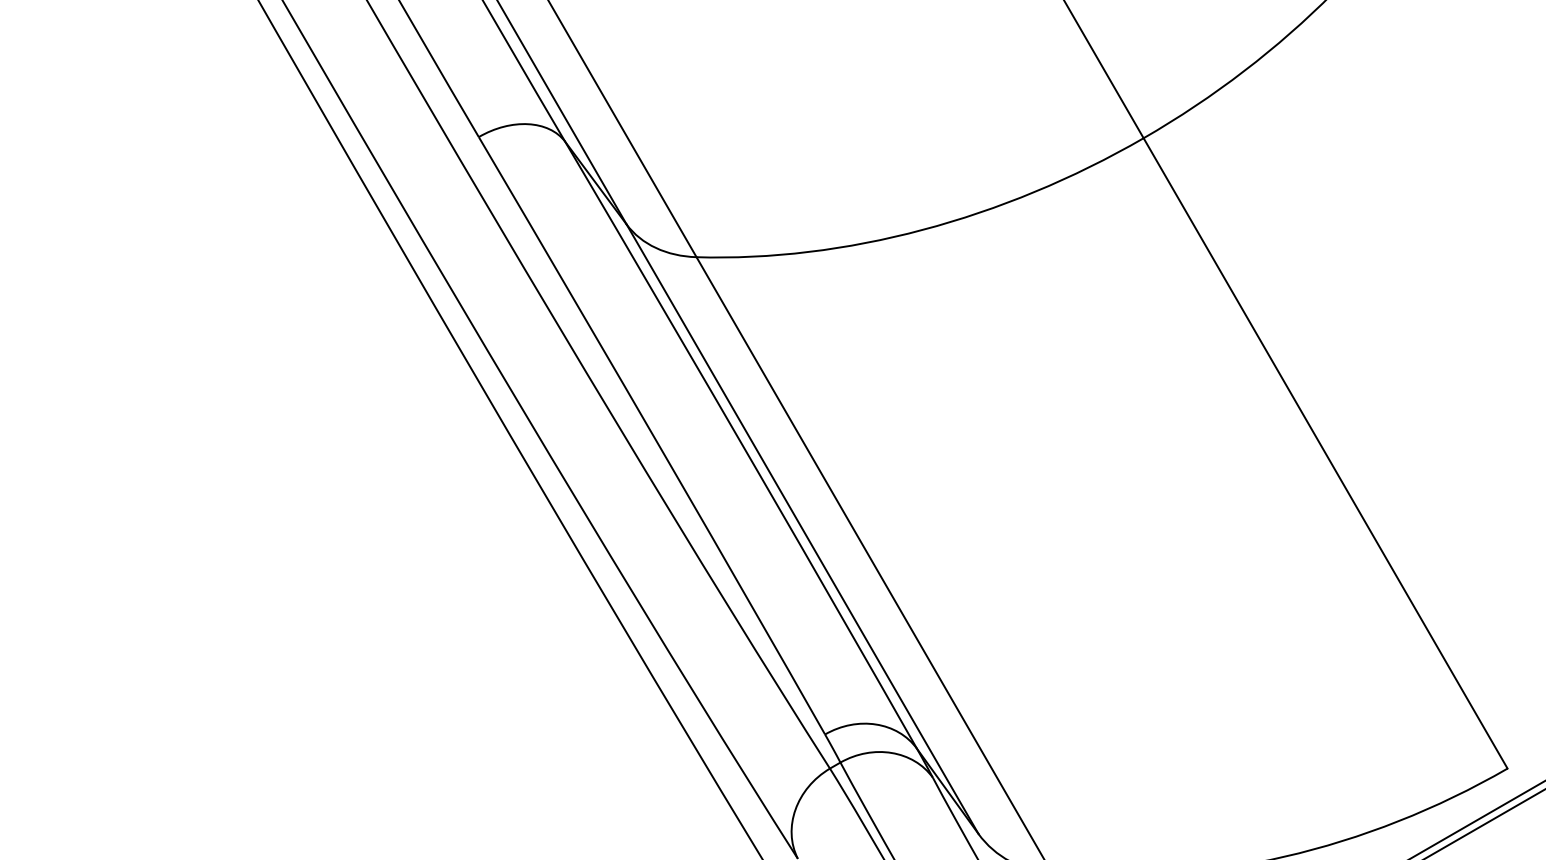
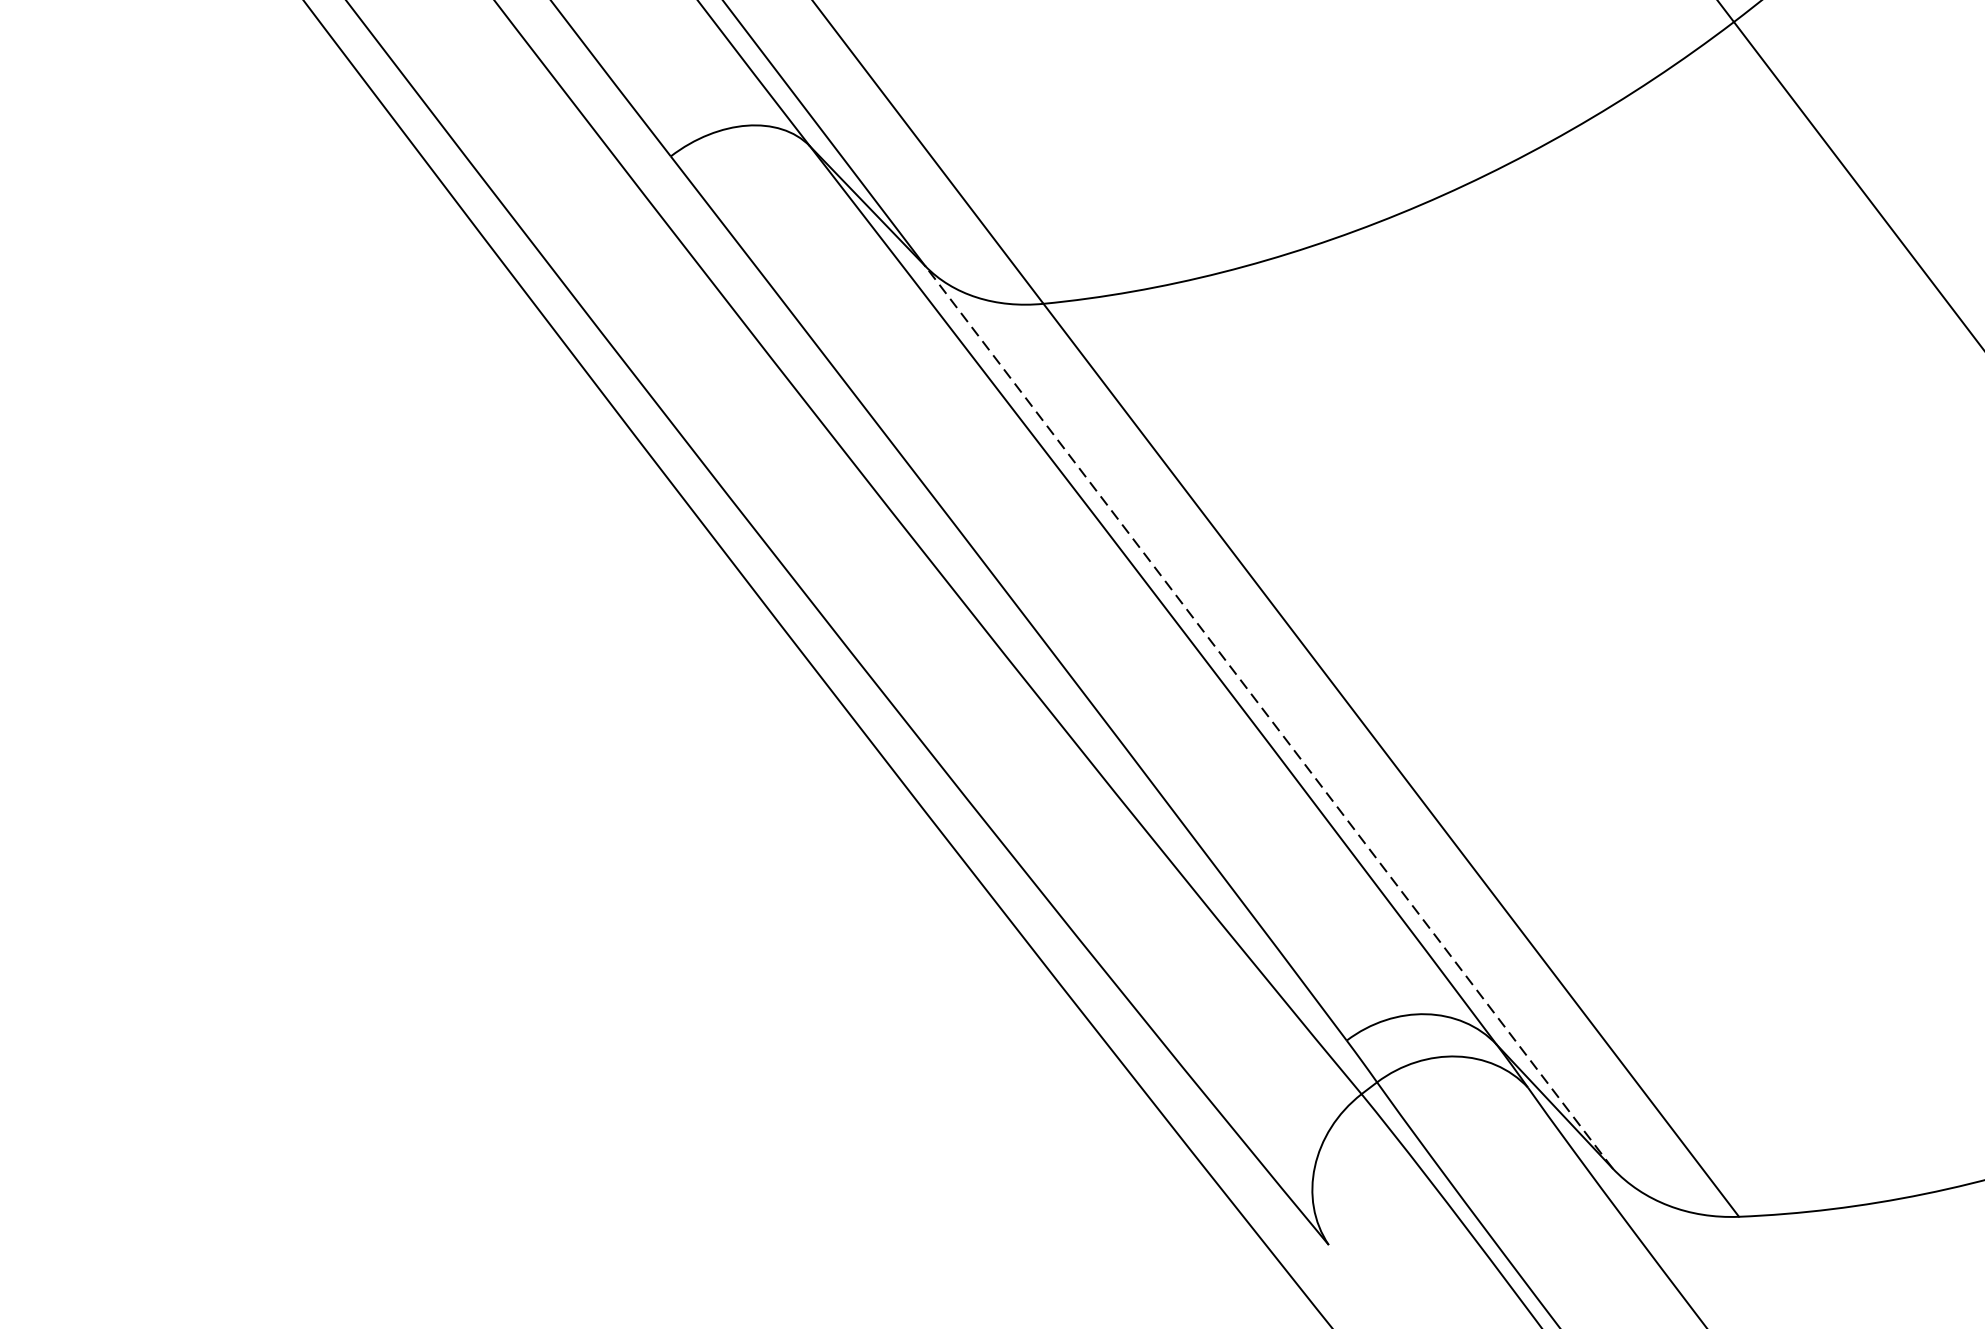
line: (802, 529) -> (1268, 717), solid -> dashed

